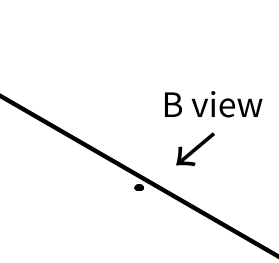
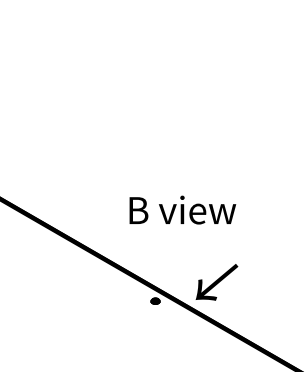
text: (213, 103) -> (182, 209), moved
text: (195, 149) -> (216, 282), moved

